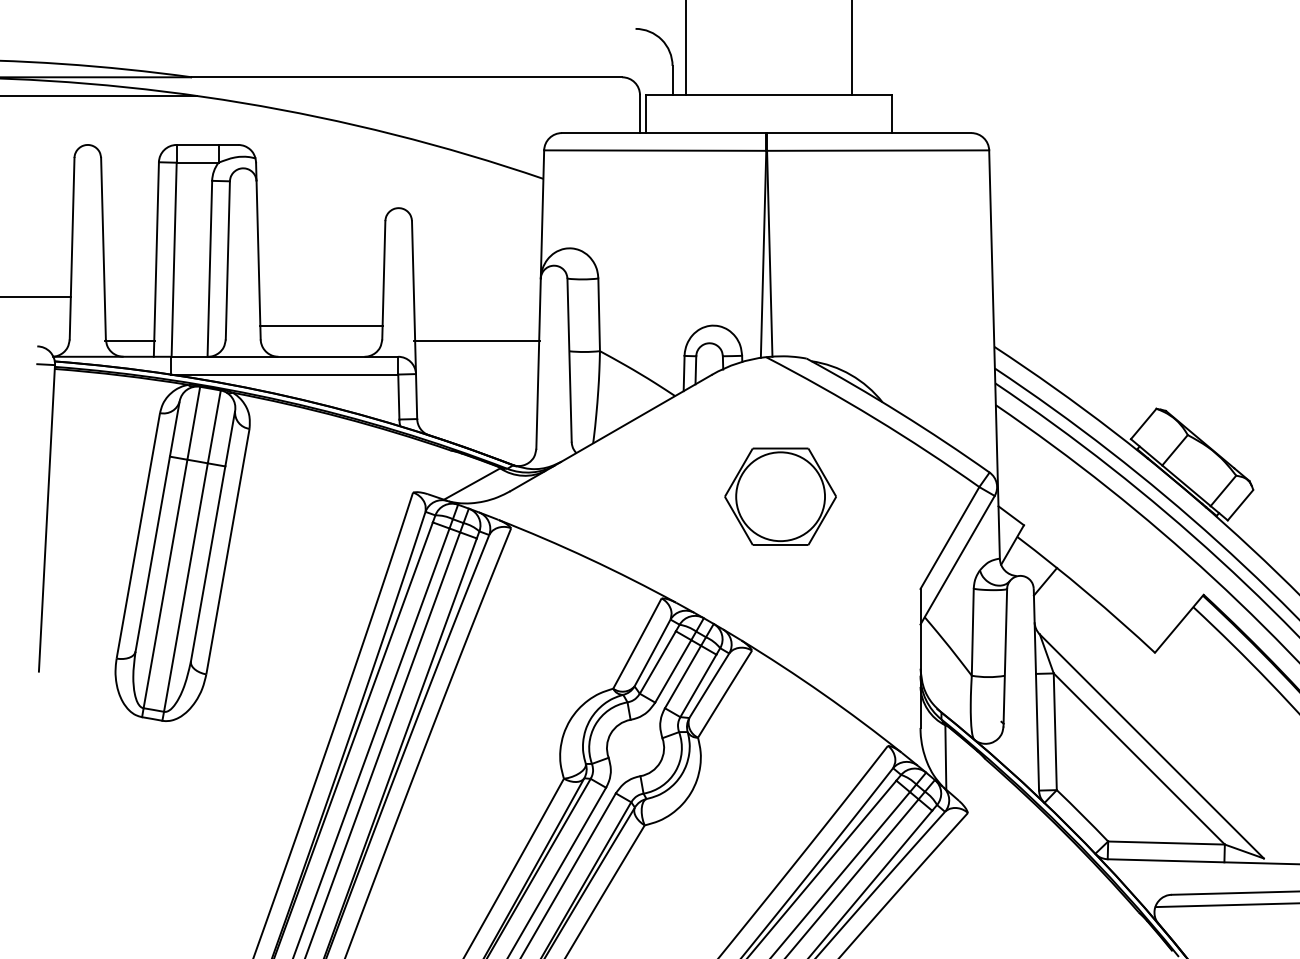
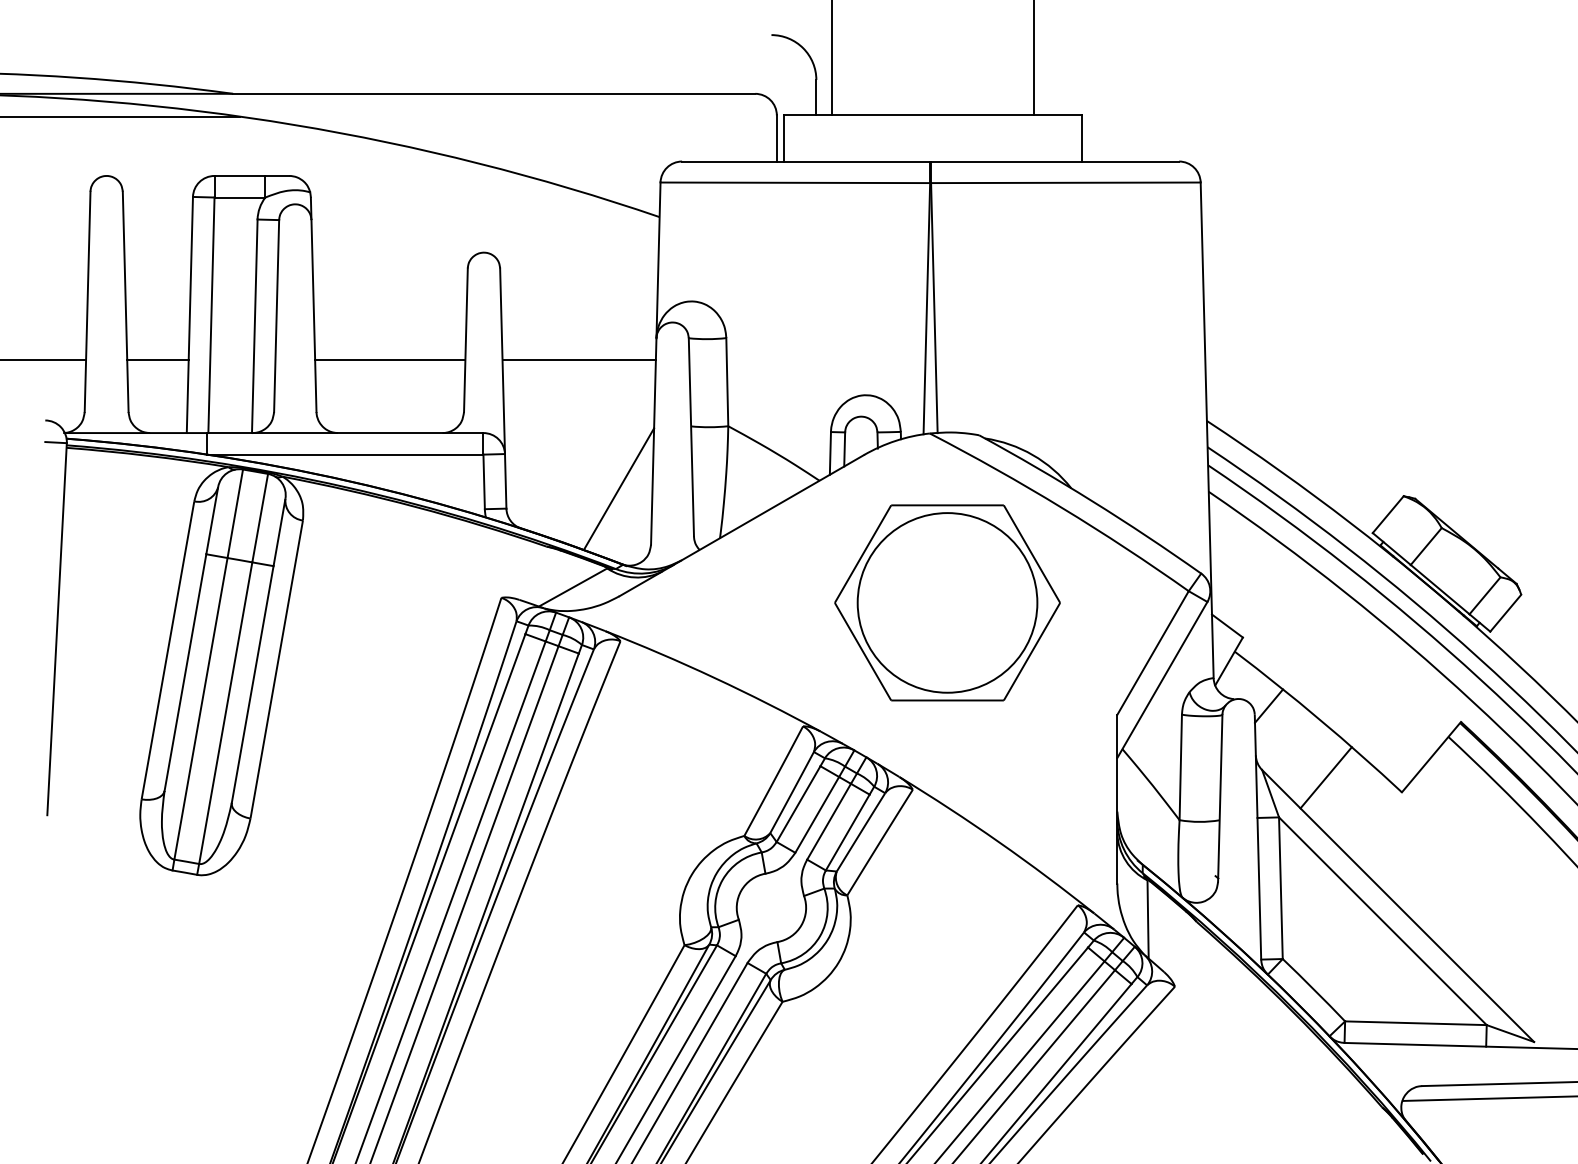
line: (321, 325) -> (390, 360), moved
line: (476, 340) -> (578, 360), moved
line: (129, 341) -> (157, 360), moved
line: (509, 402) -> (618, 488), added
part: (780, 496) -> (947, 602), size x1.67
line: (1092, 640) -> (1325, 777), added

